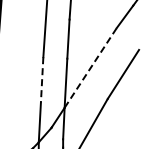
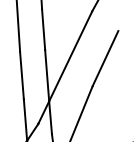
line: (90, 67) -> (70, 55), dashed -> solid
line: (42, 79) -> (22, 75), dashed -> solid

